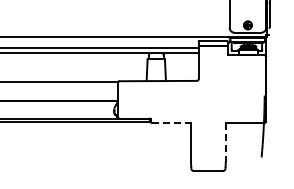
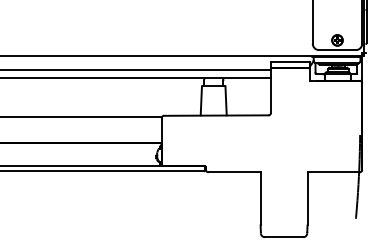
line: (172, 123) -> (235, 172), dashed -> solid
line: (225, 142) -> (307, 198), dashed -> solid

